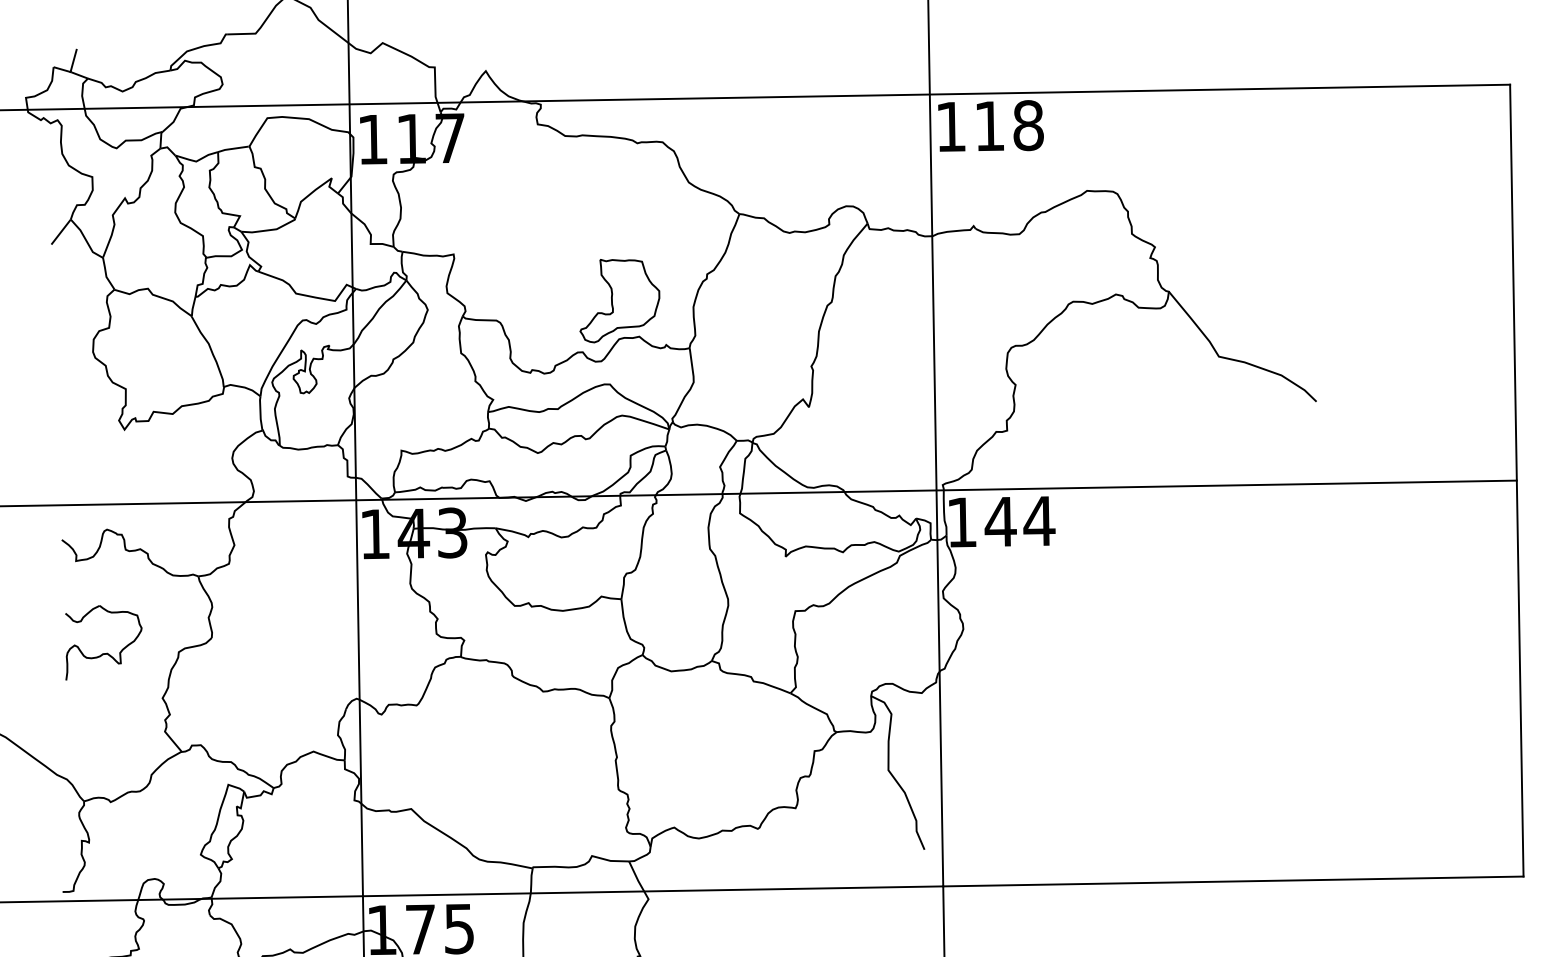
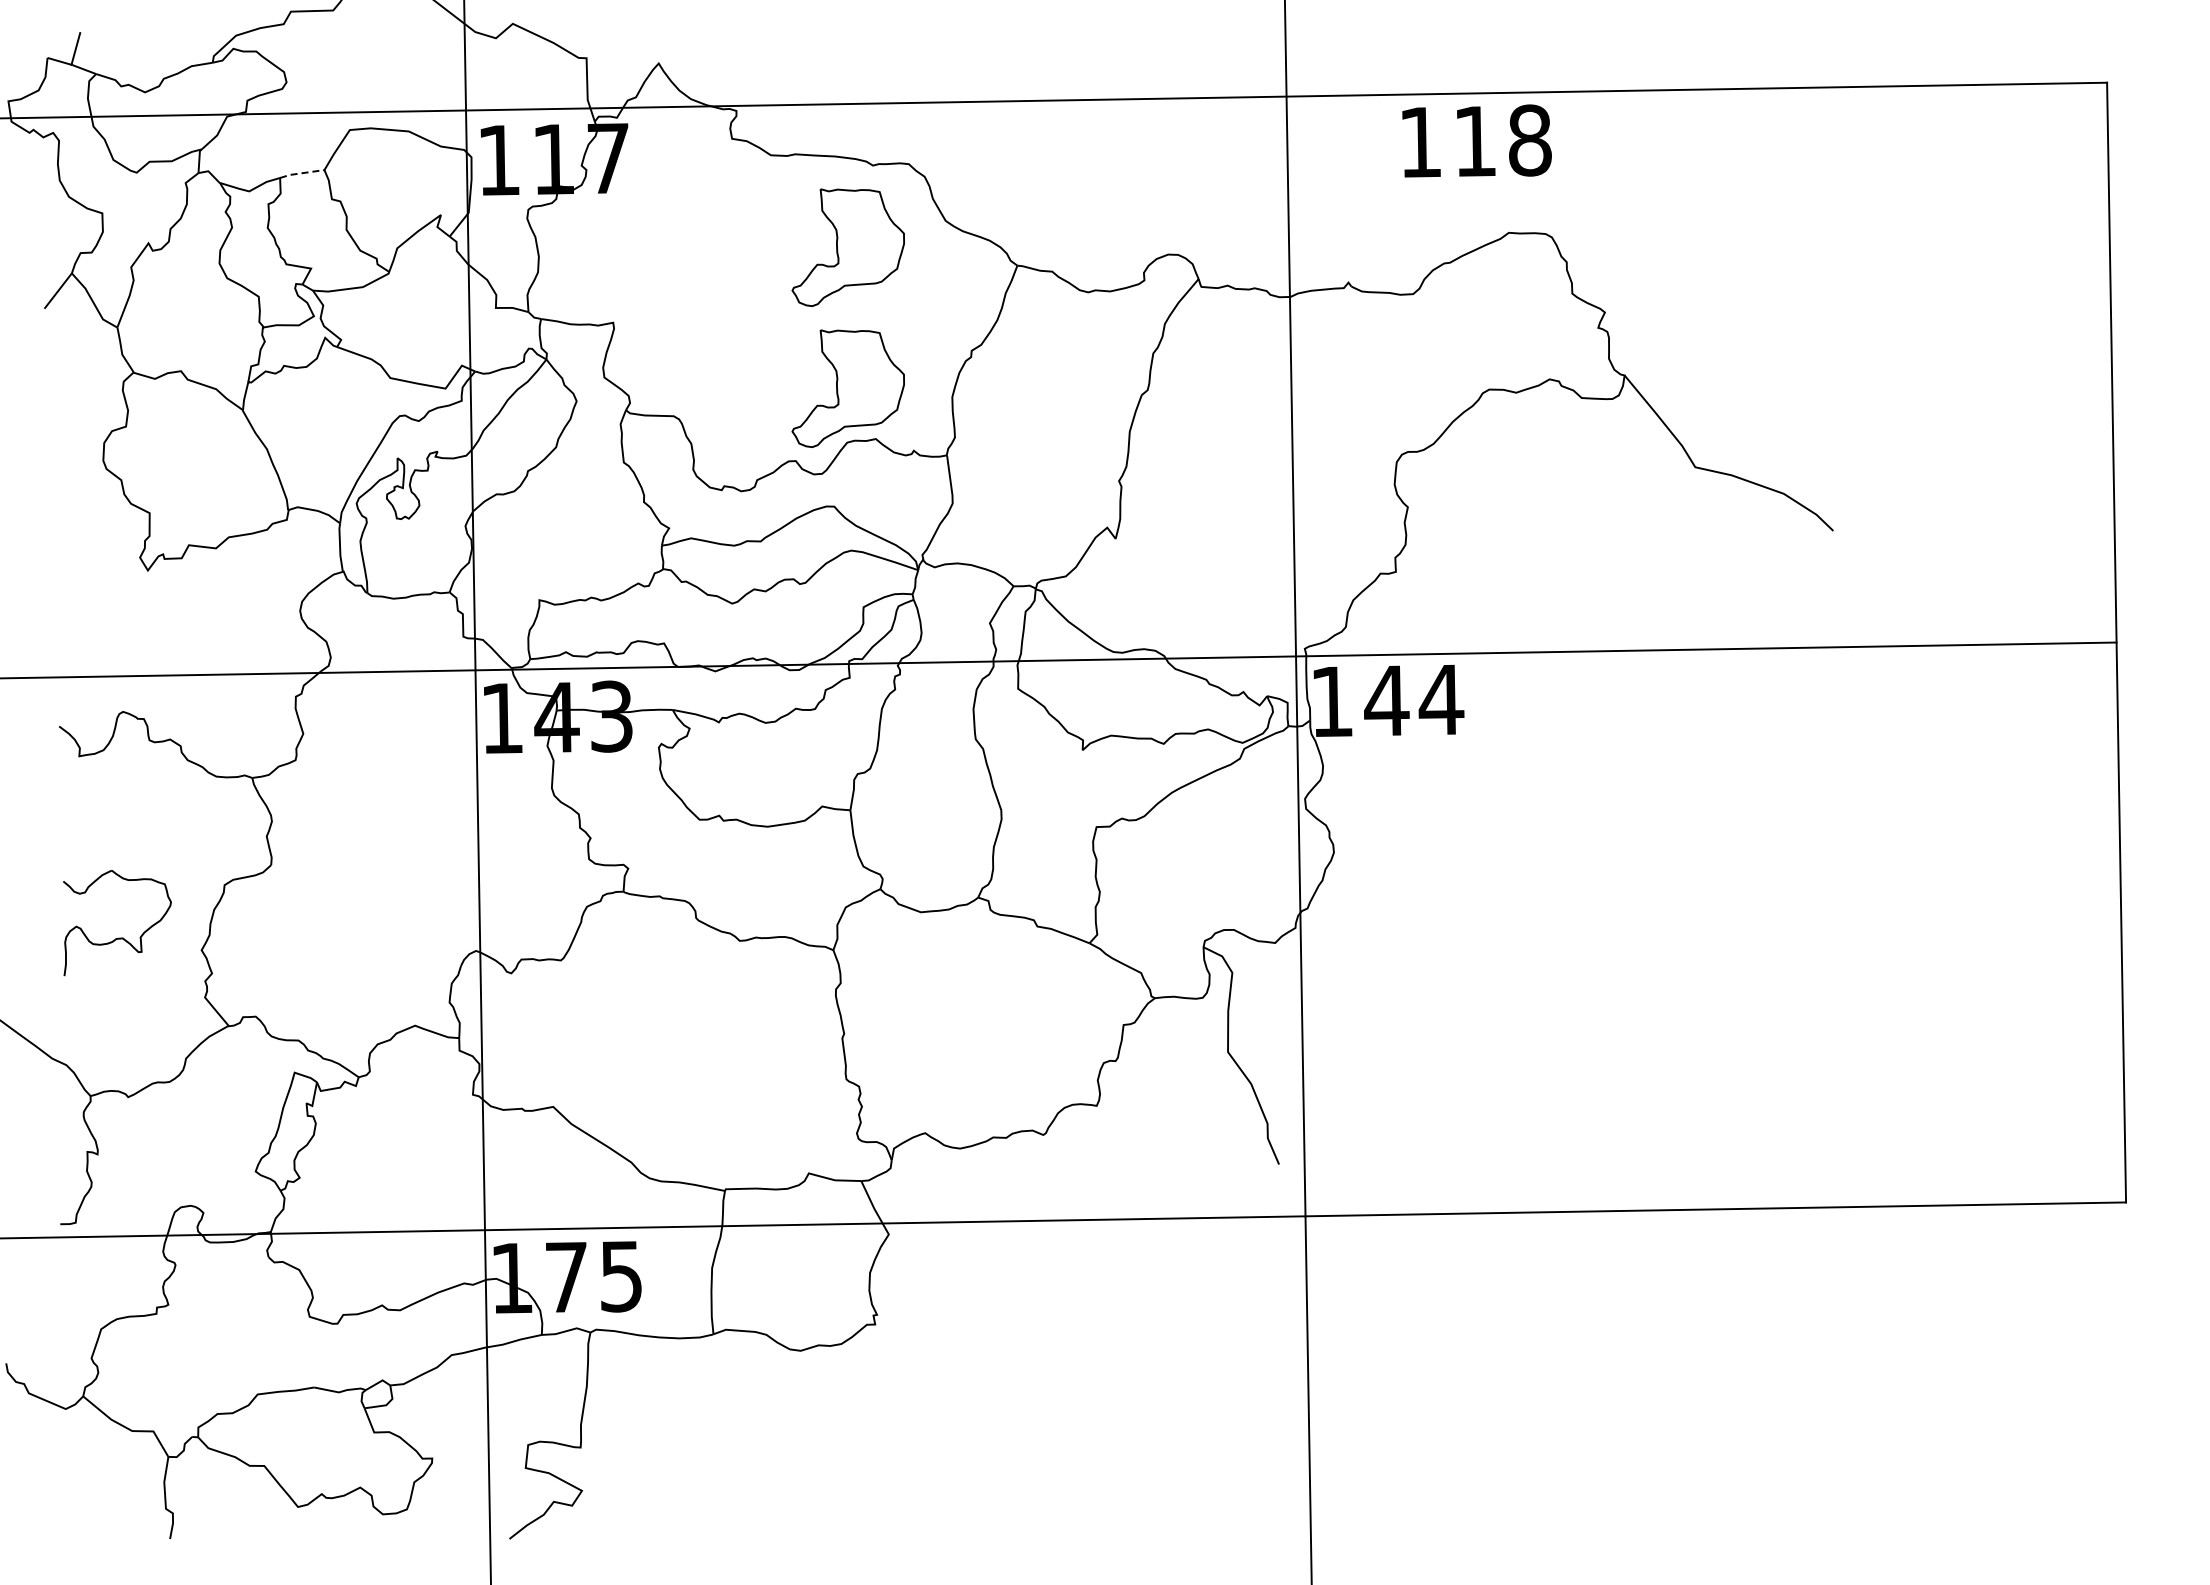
text: (990, 125) -> (1476, 140), moved
line: (232, 148) -> (300, 173), solid -> dashed
part: (619, 201) -> (847, 247), added
part: (104, 653) -> (118, 937), moved

